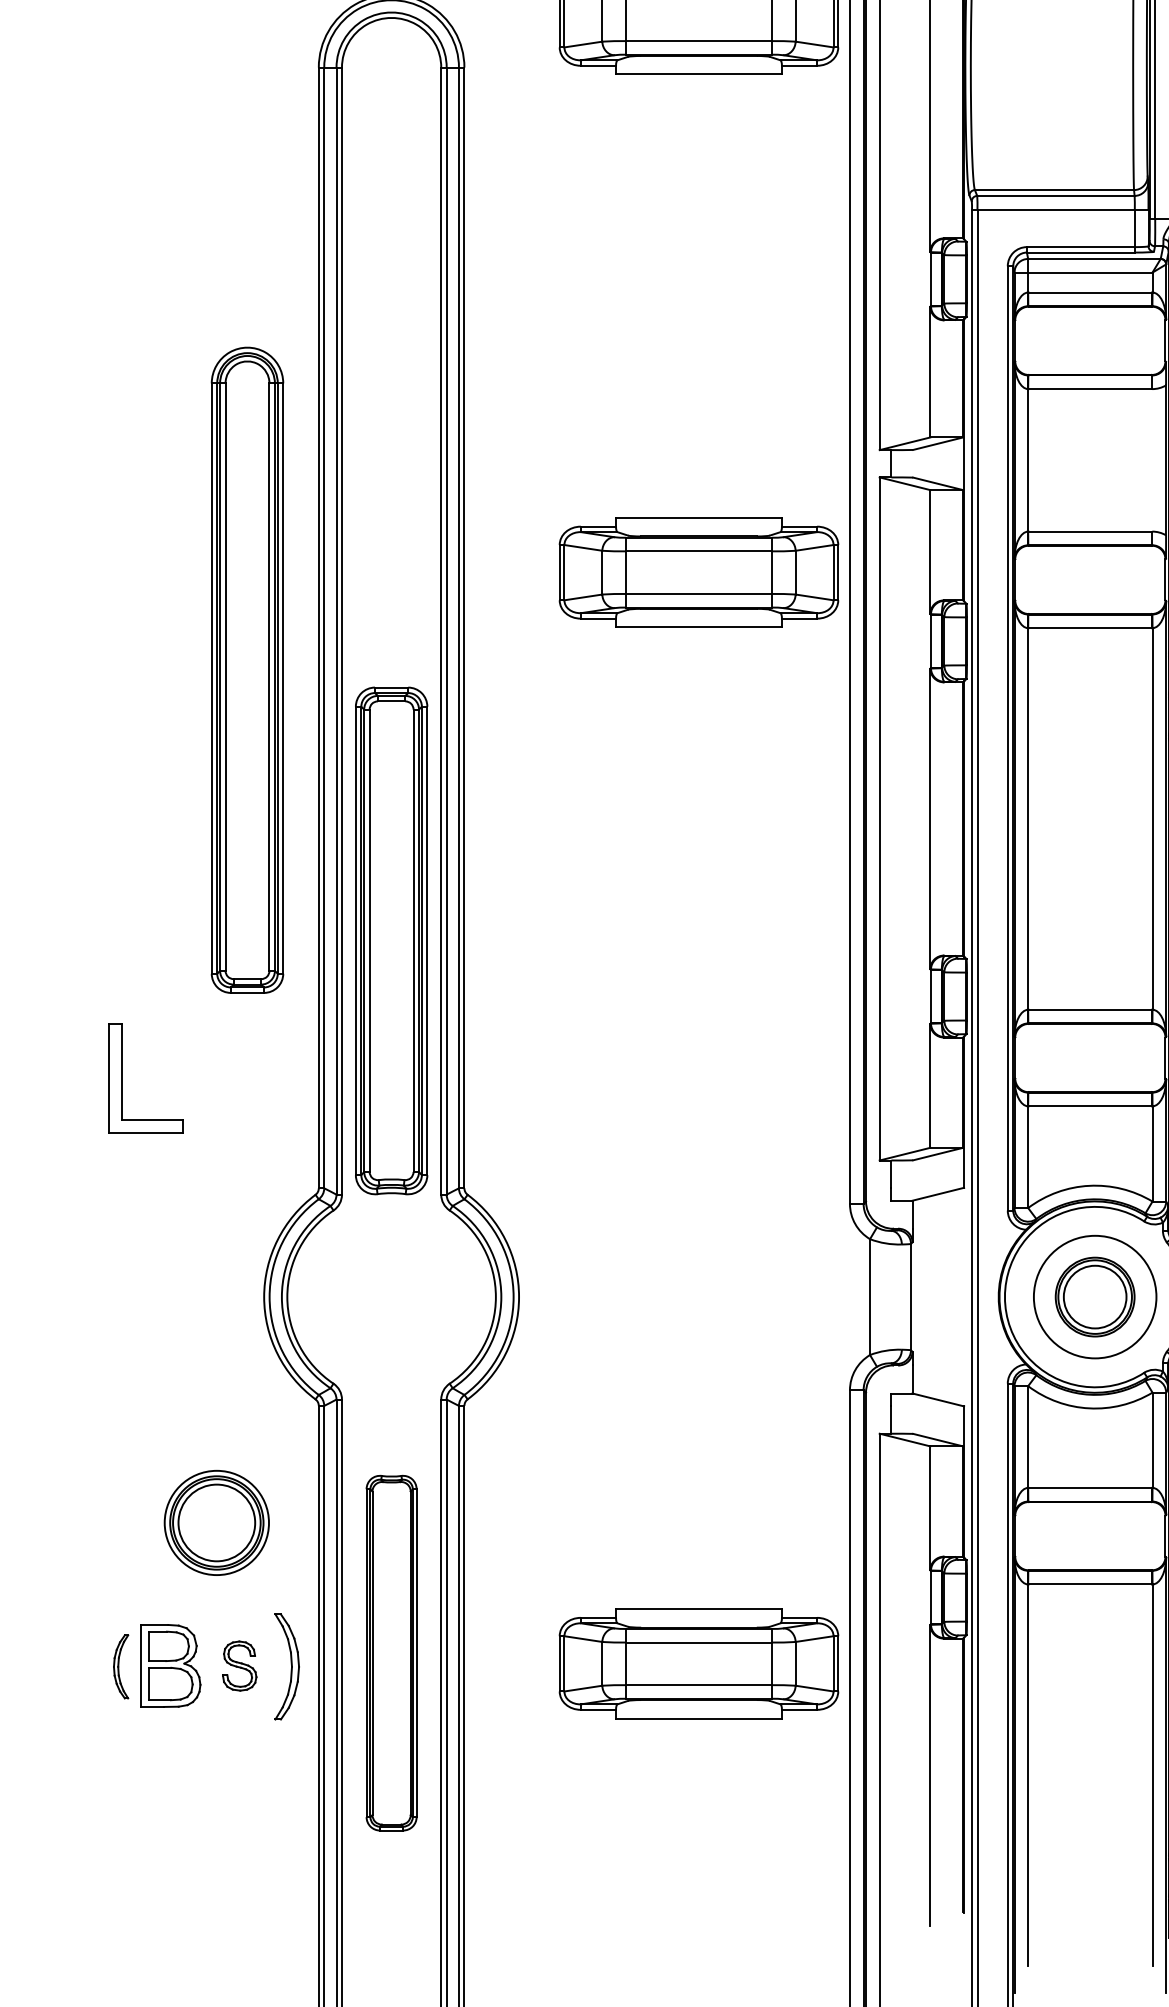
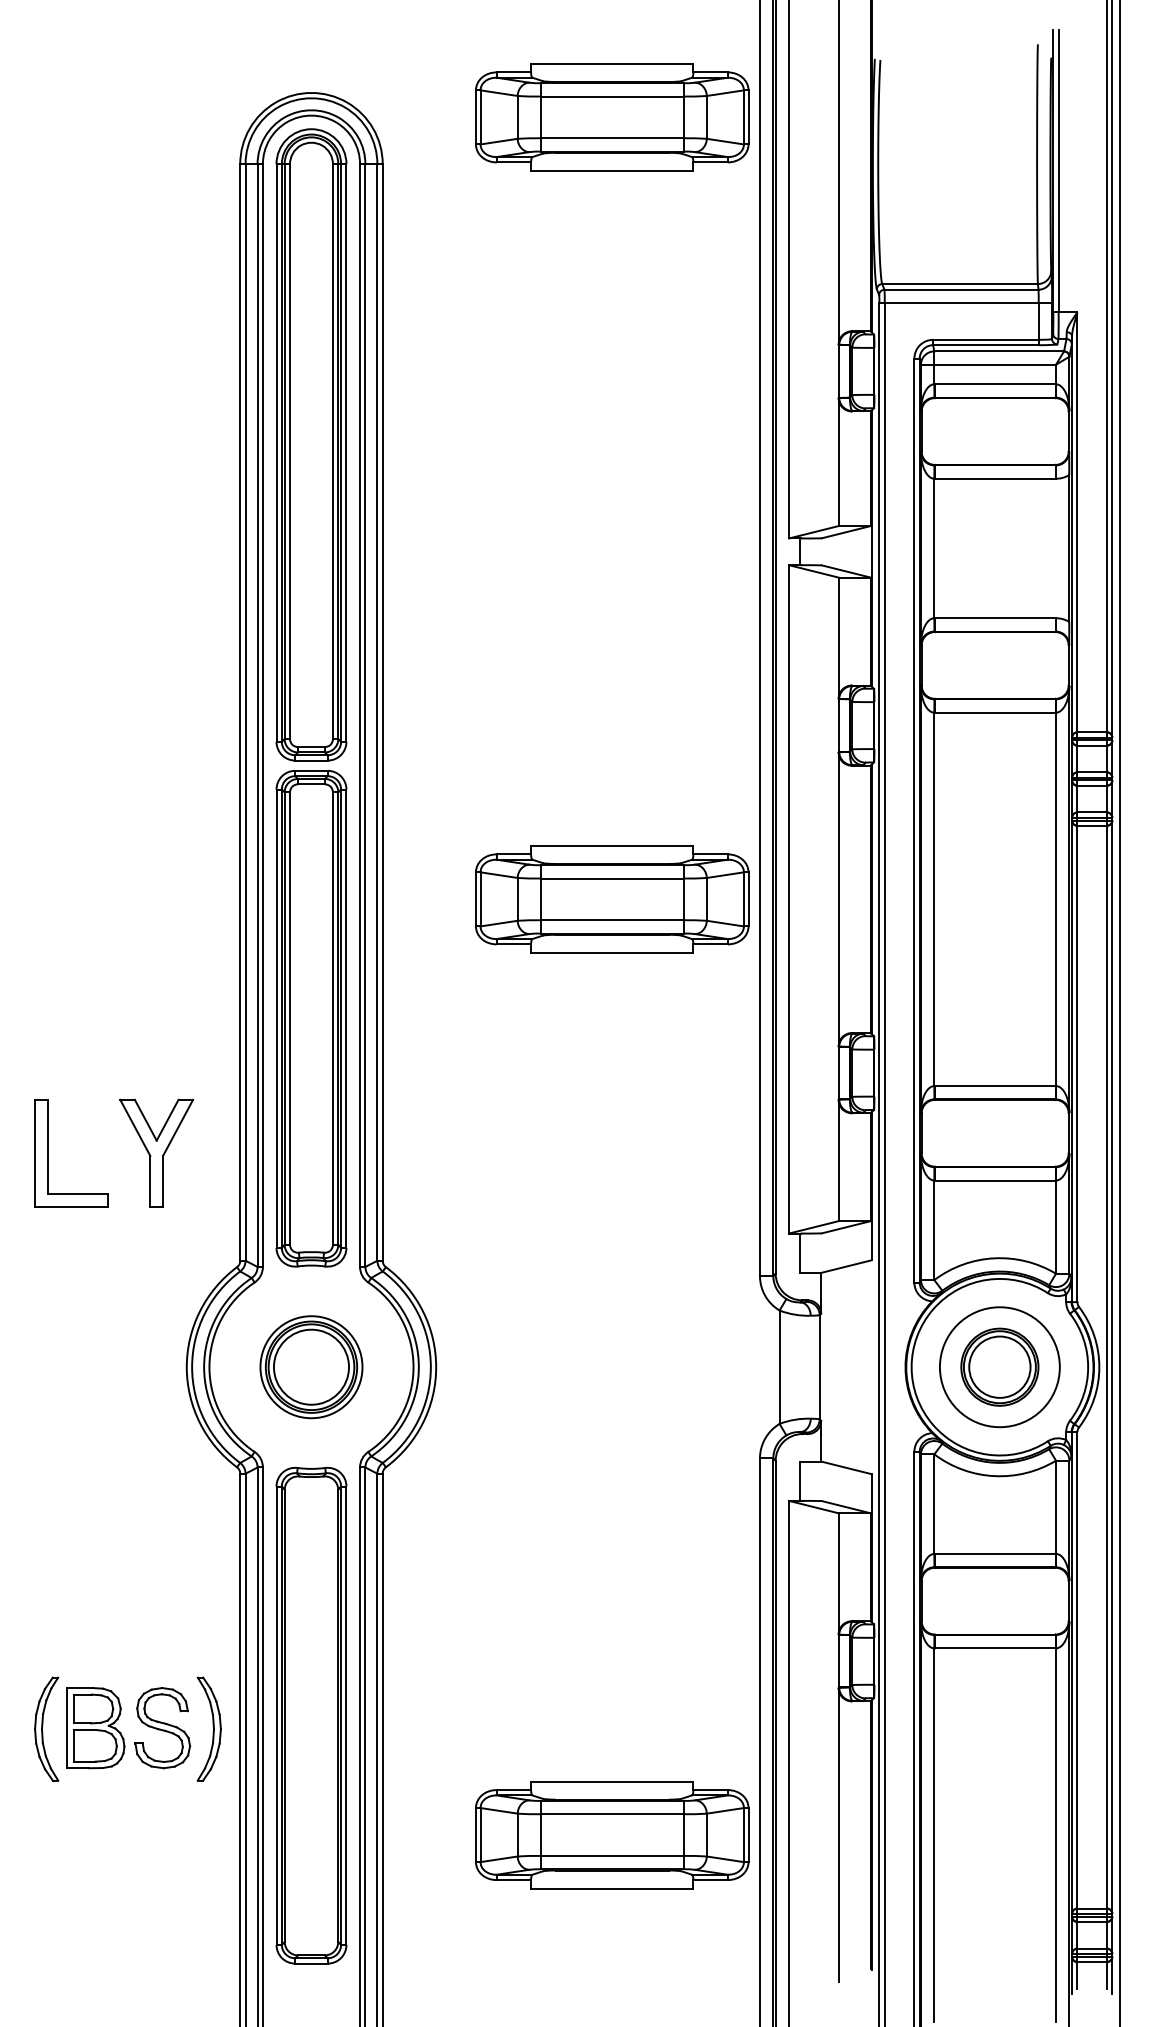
part: (699, 572) -> (612, 899), moved
part: (247, 669) -> (311, 444), moved
part: (233, 1077) -> (156, 1152), added
part: (216, 1523) -> (311, 1367), moved
part: (391, 1653) -> (311, 1715), size x1.43
part: (699, 1664) -> (612, 1835), moved
part: (120, 1666) -> (46, 1728), size x1.67
part: (239, 1666) -> (162, 1728), size x1.67

